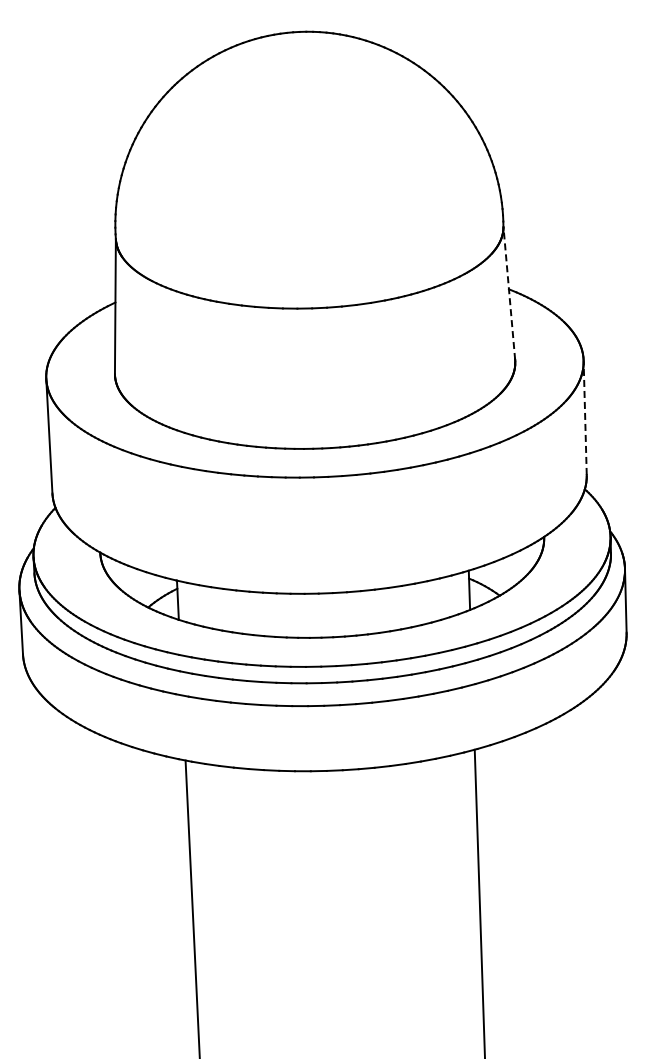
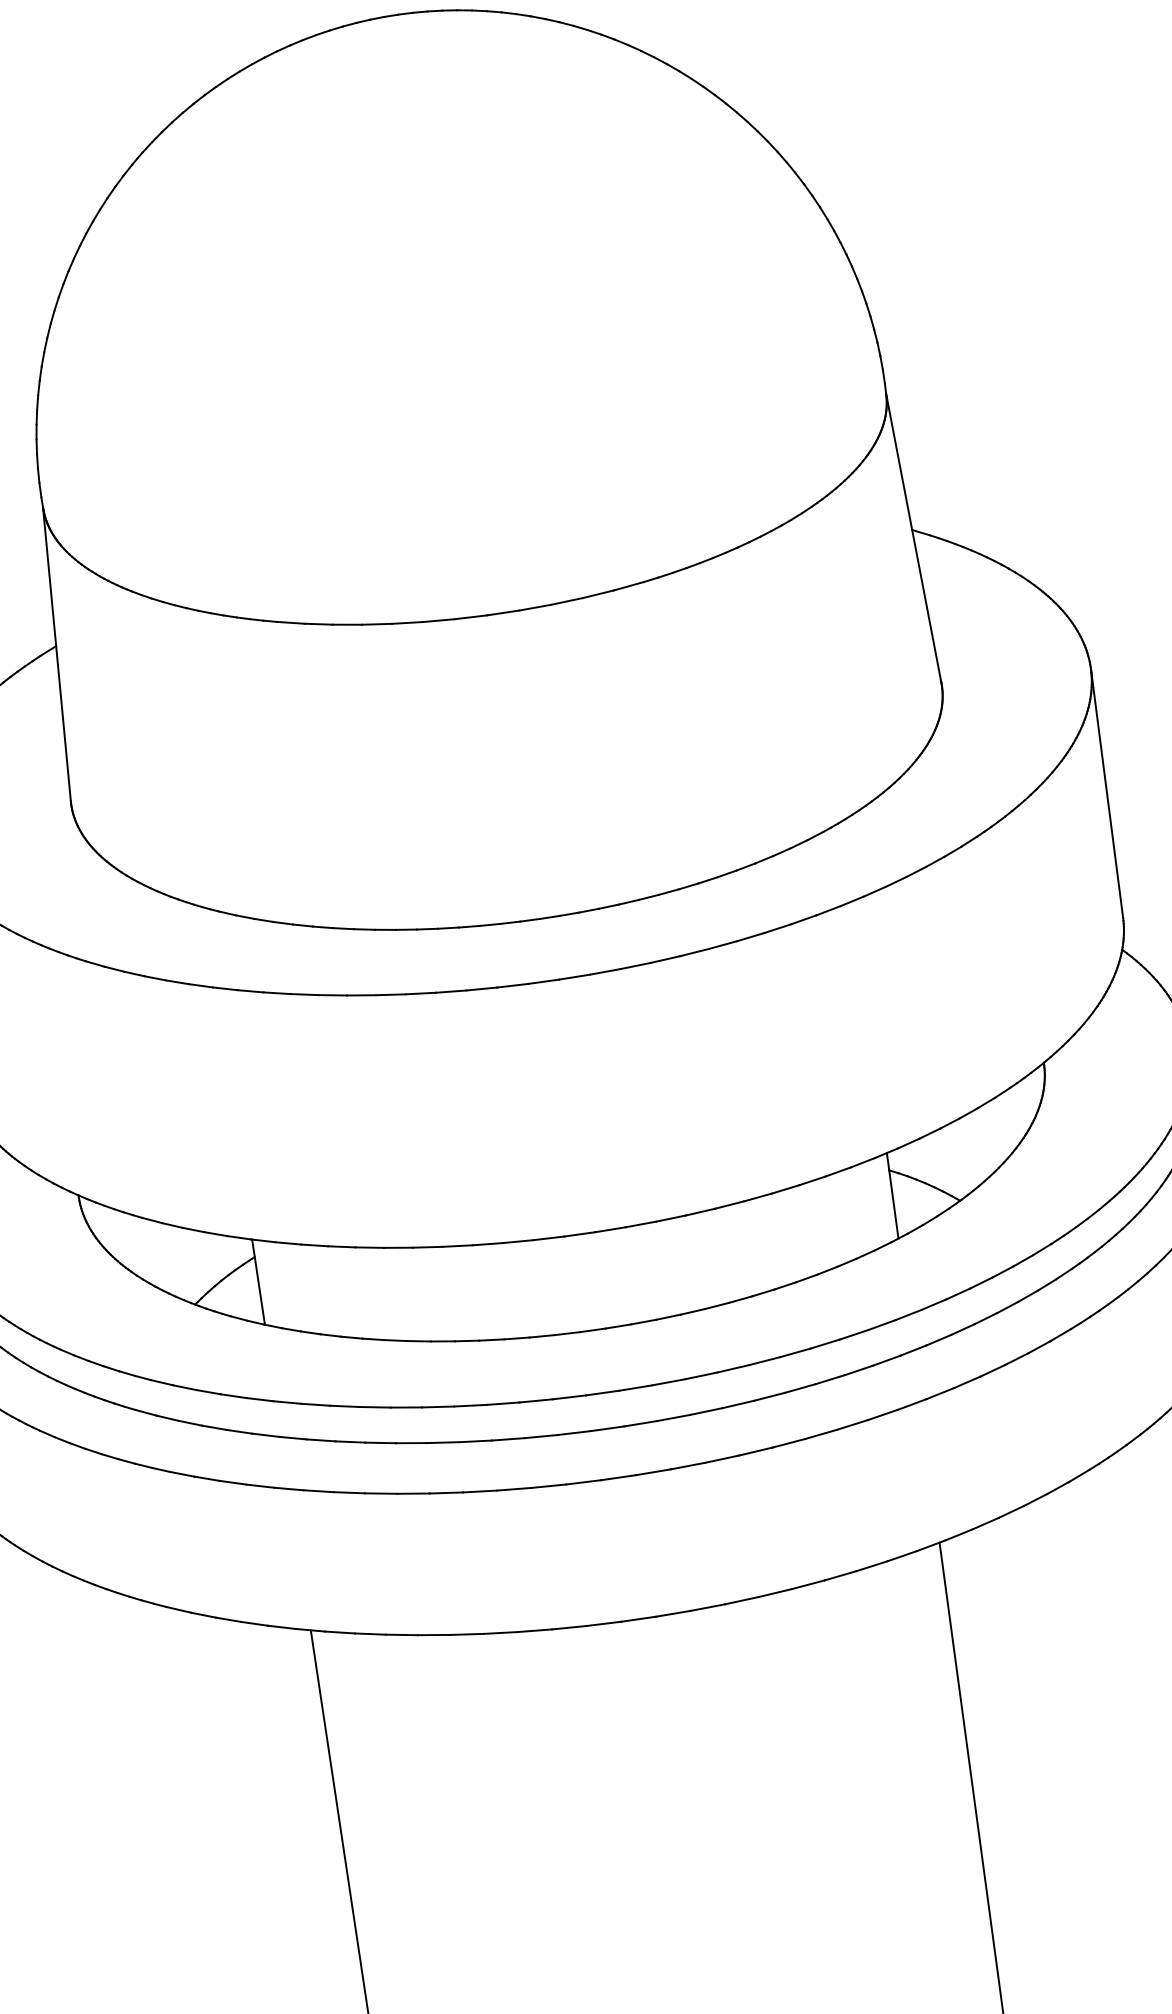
line: (509, 292) -> (914, 536), dashed -> solid
line: (585, 418) -> (1107, 795), dashed -> solid

